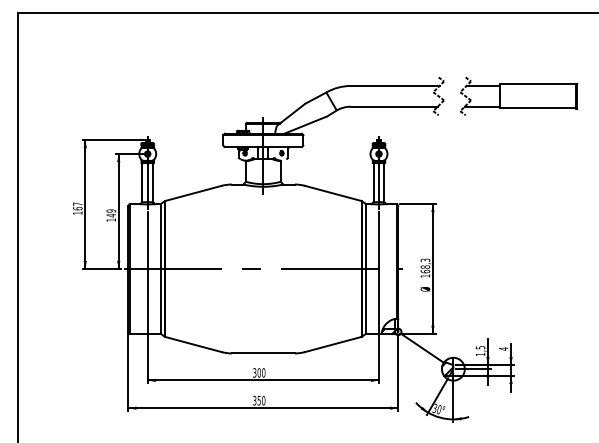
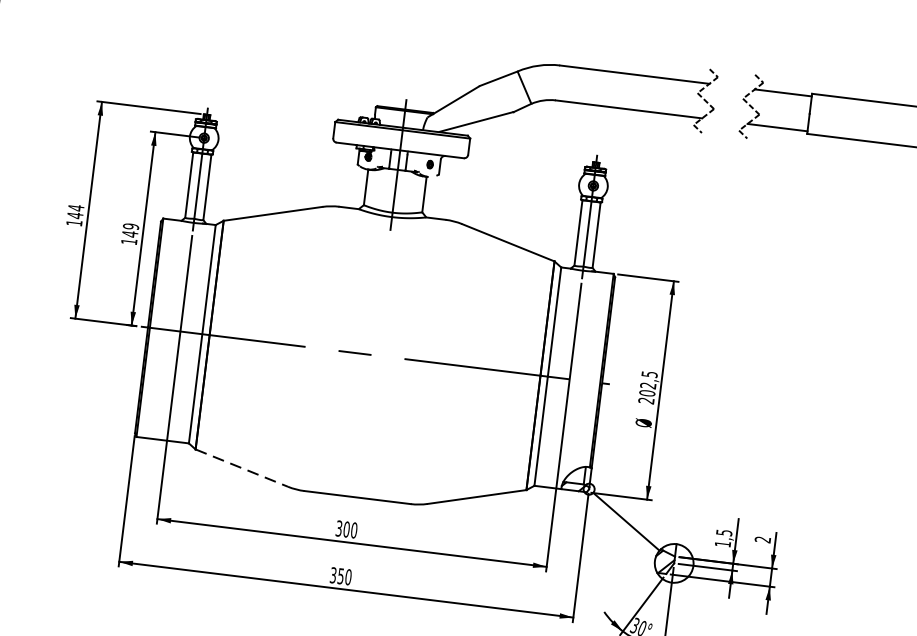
text: (77, 206) -> (75, 211), 167 -> 144
text: (425, 267) -> (648, 386), 168,3 -> 202,5
line: (193, 344) -> (241, 468), solid -> dashed
text: (503, 348) -> (762, 538), 4 -> 2

